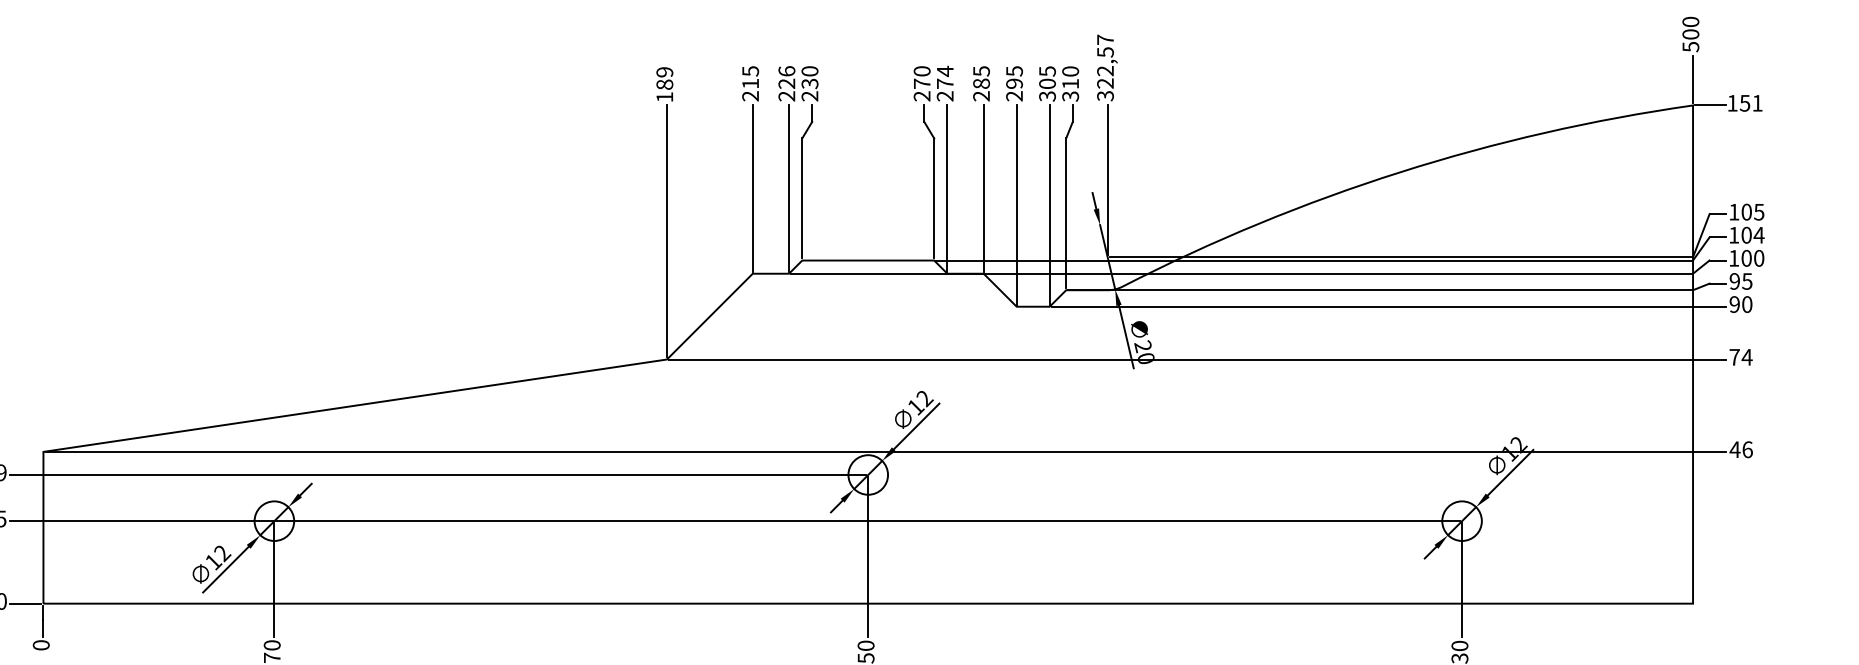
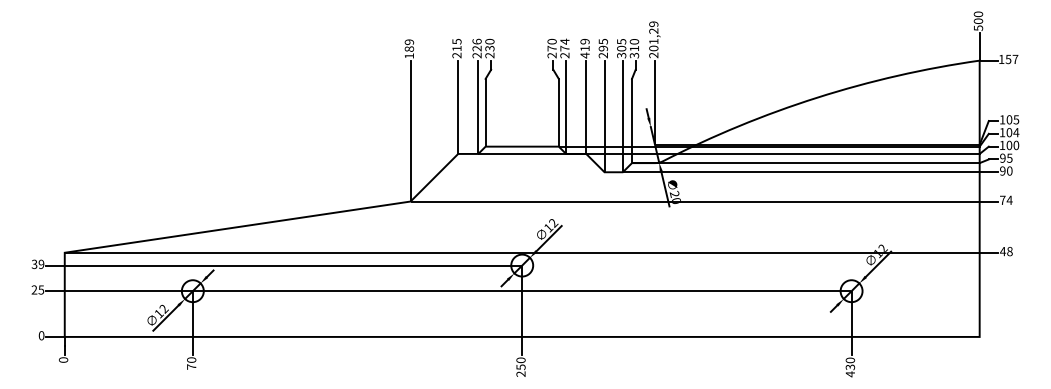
text: (1104, 67) -> (653, 39), 322,57 -> 201,29
text: (980, 83) -> (584, 48), 285 -> 419
text: (1757, 101) -> (1015, 58), 151 -> 157
text: (1746, 449) -> (1009, 251), 46 -> 48

